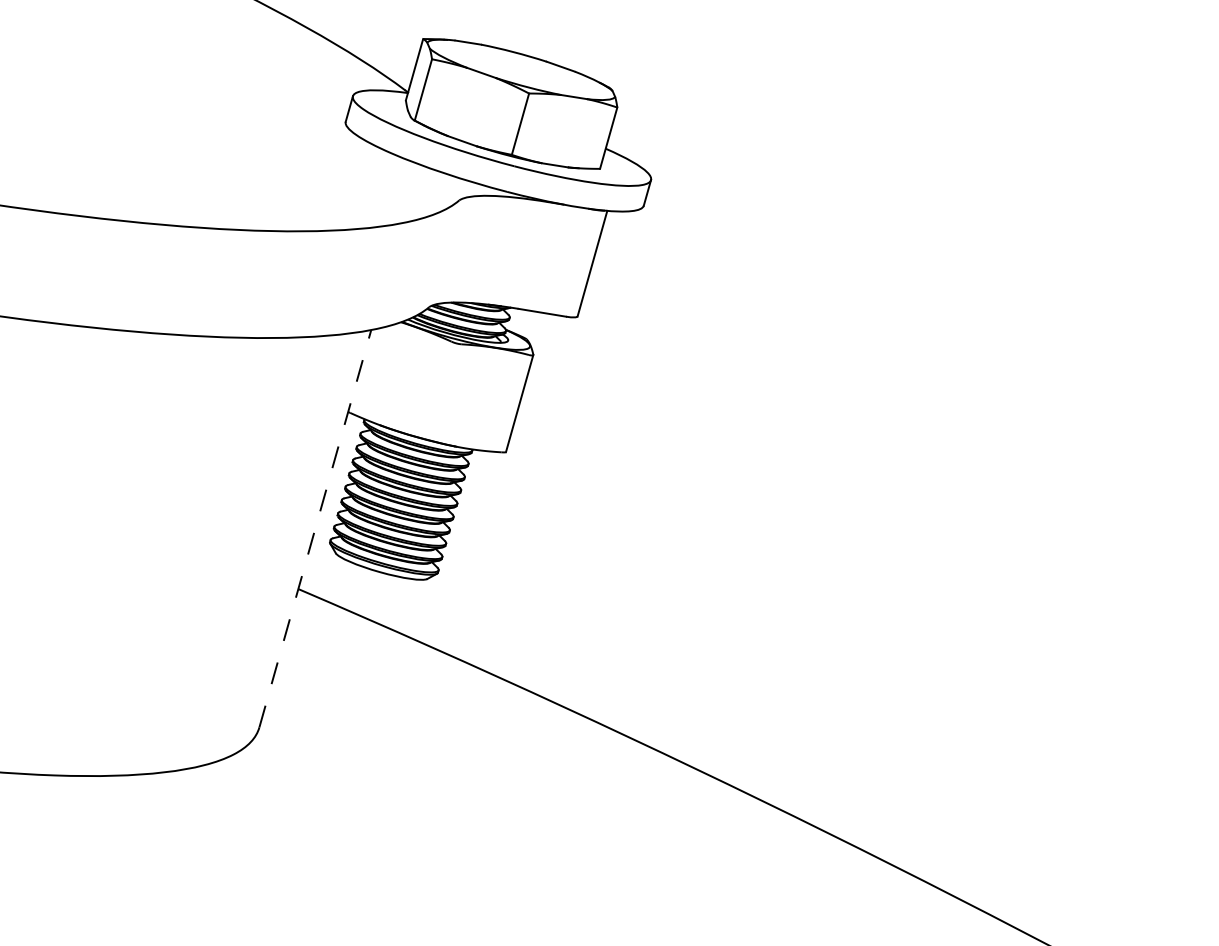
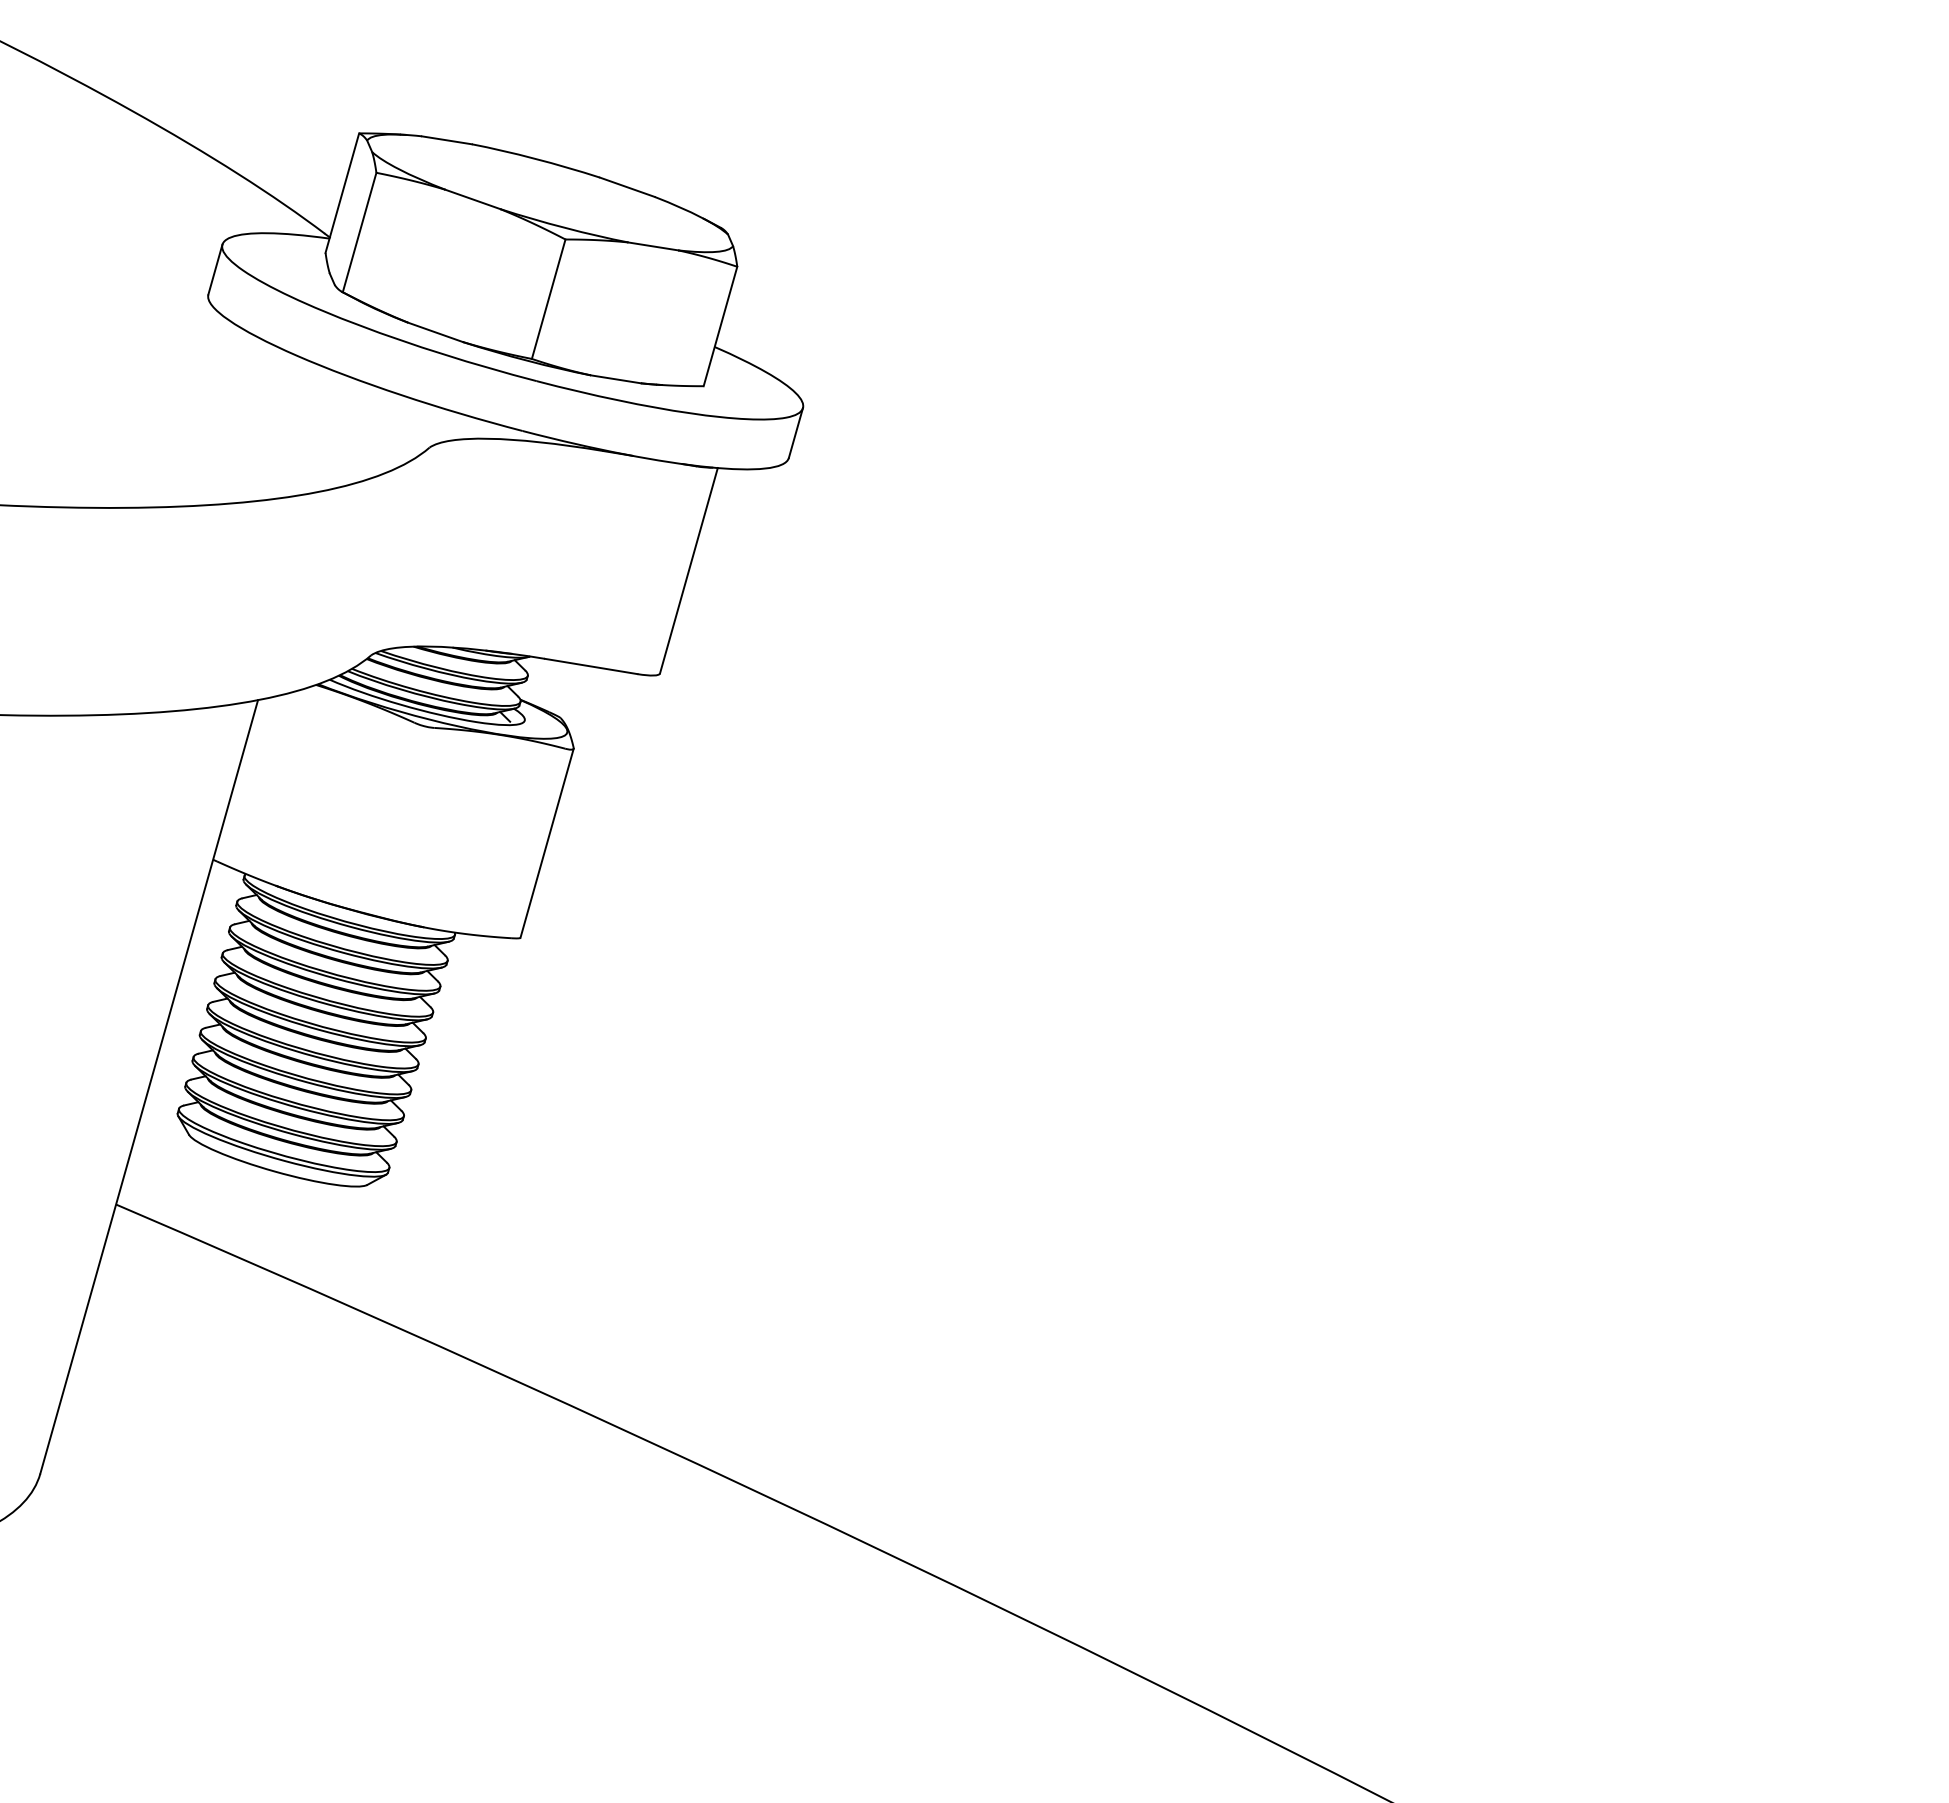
line: (315, 528) -> (149, 1086), dashed -> solid

